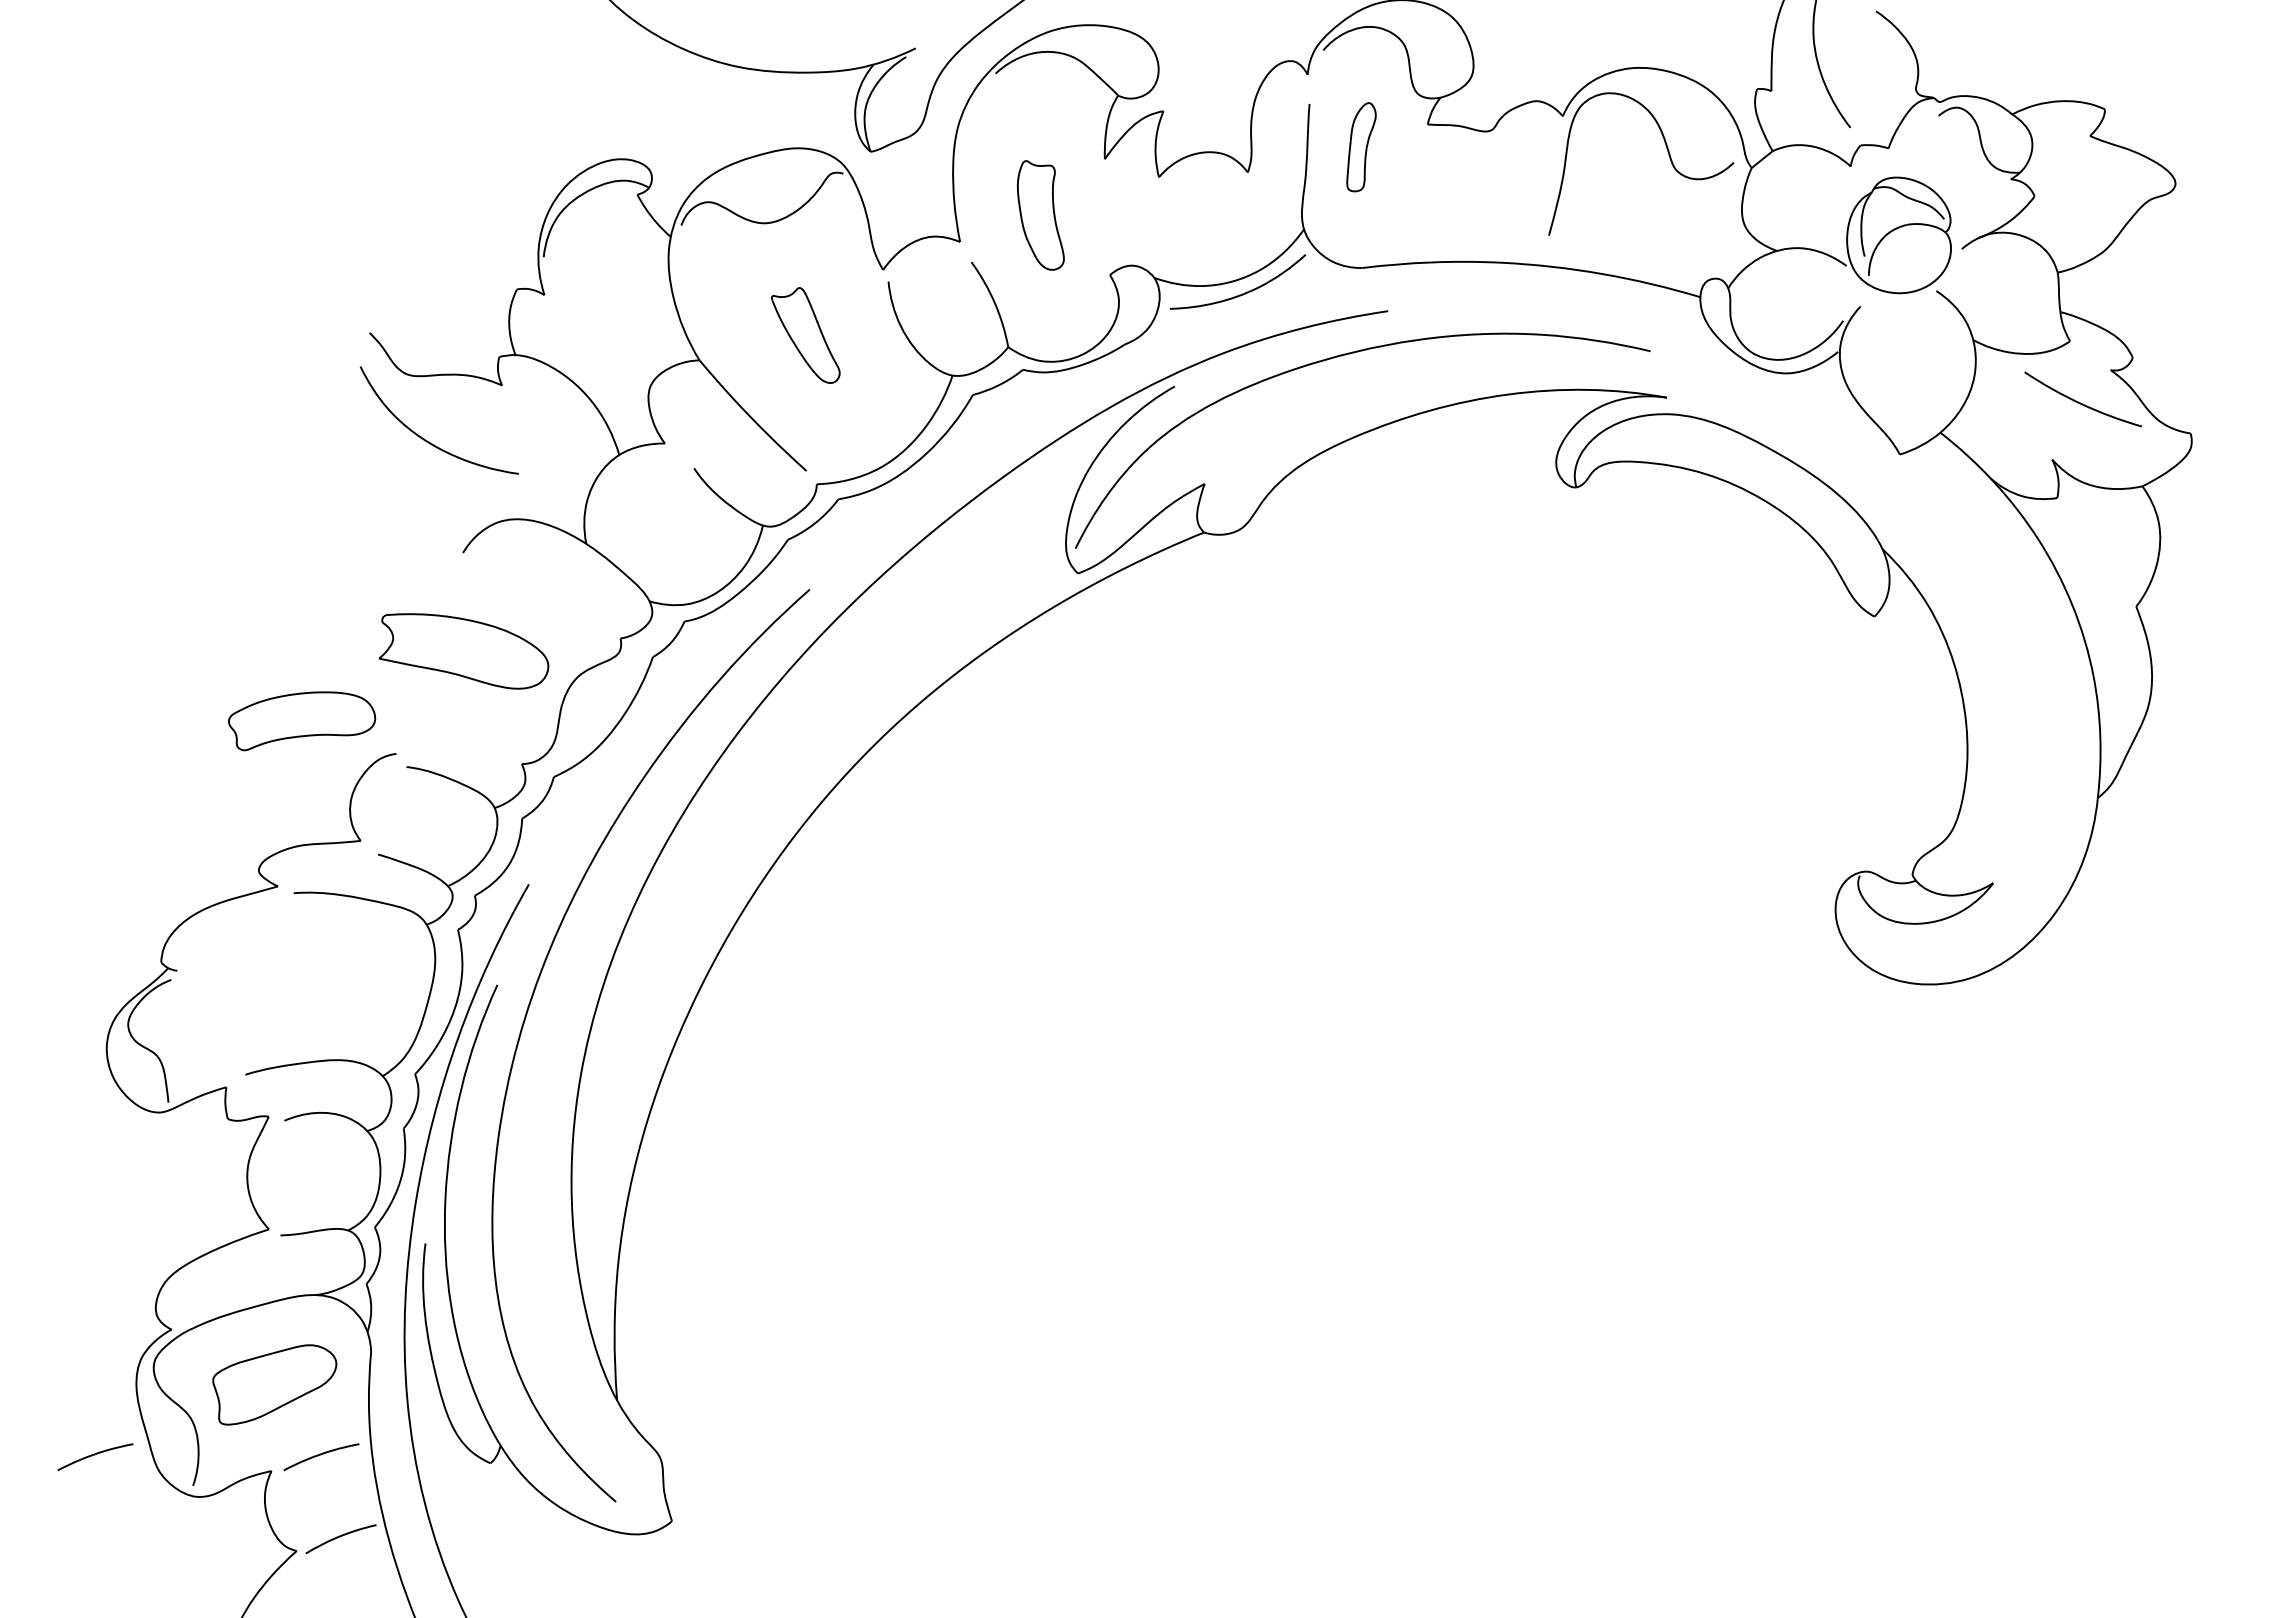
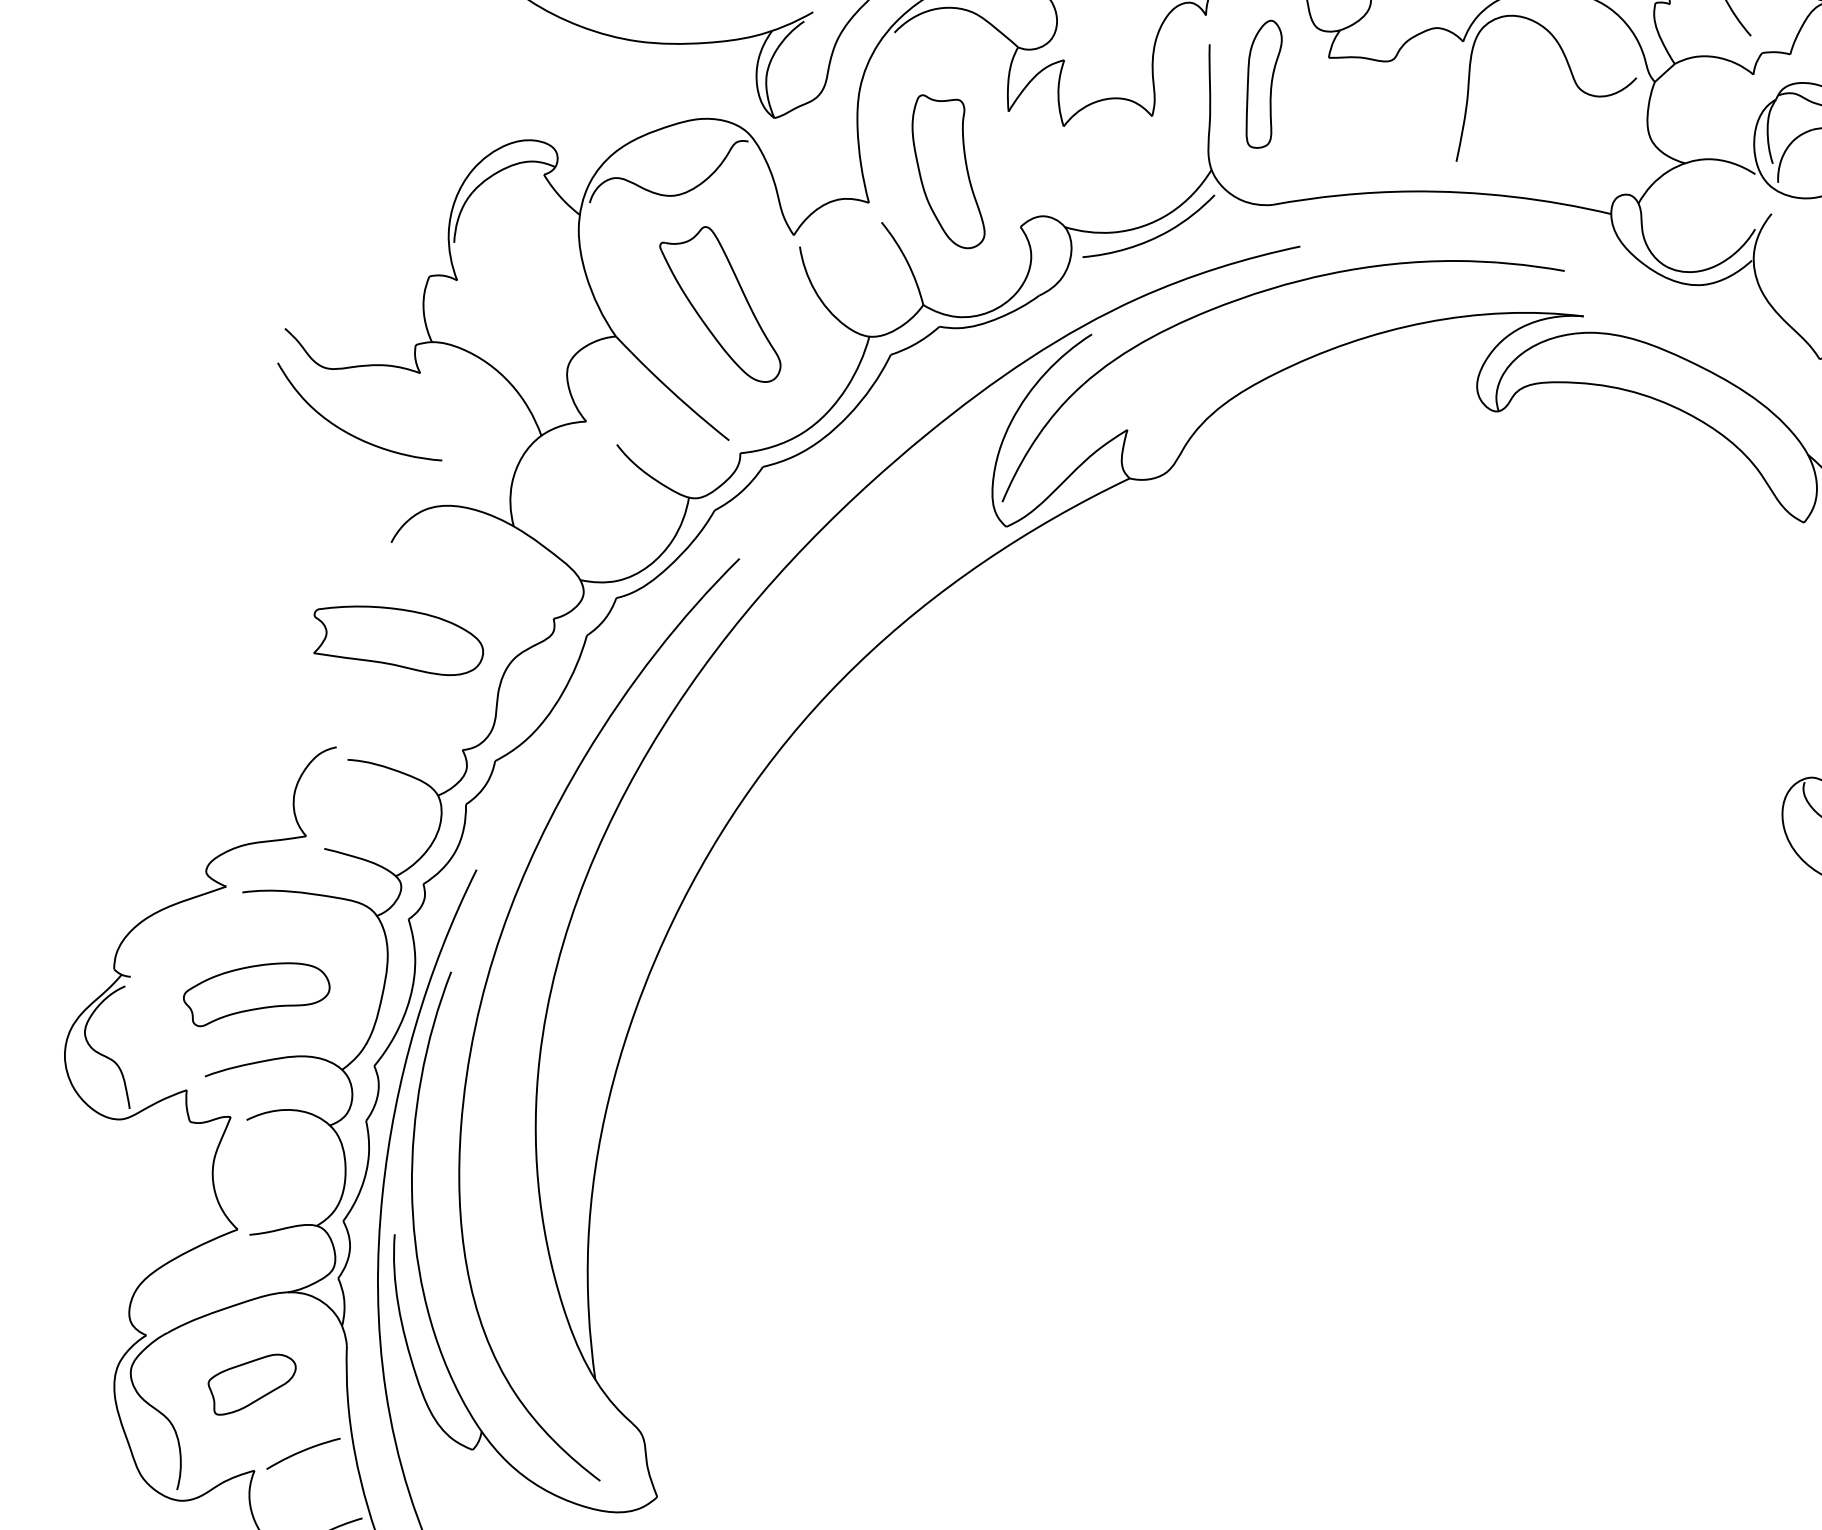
part: (1361, 147) -> (1264, 84), size x1.43
part: (1040, 215) -> (947, 171), size x1.43
part: (805, 335) -> (720, 305), size x1.67
part: (302, 721) -> (257, 994), moved
part: (274, 1384) -> (252, 1384), size x0.71
curve: (95, 1455) -> (77, 1465), removed

